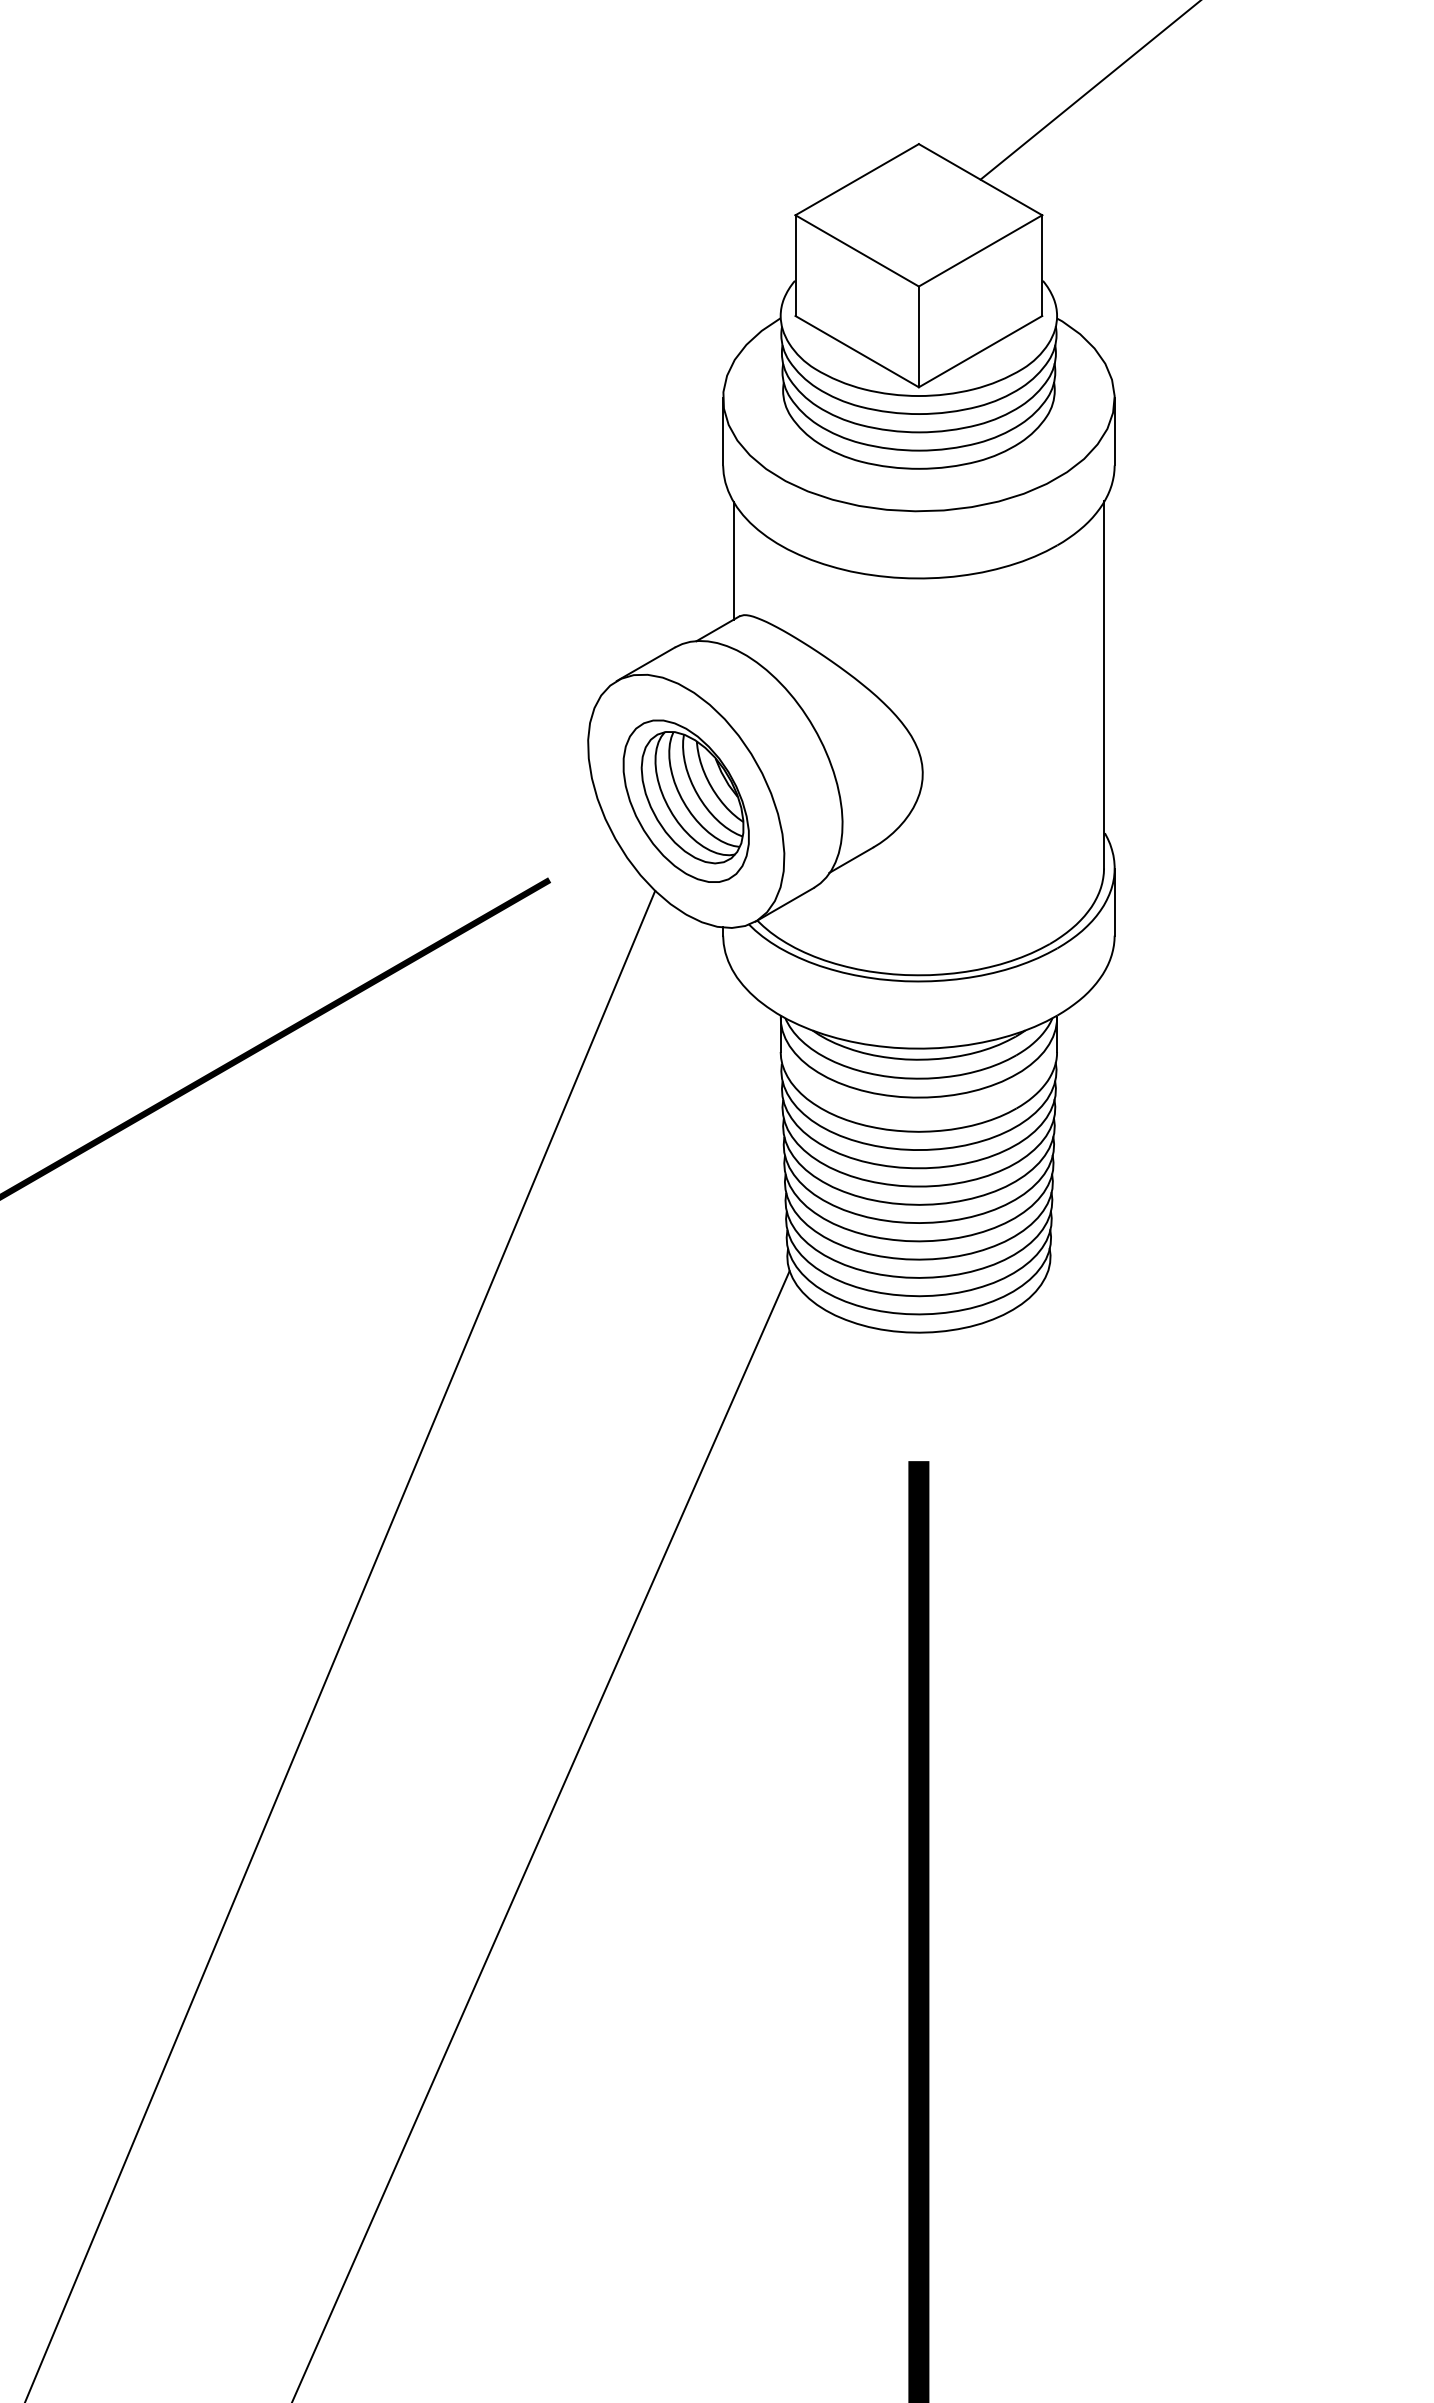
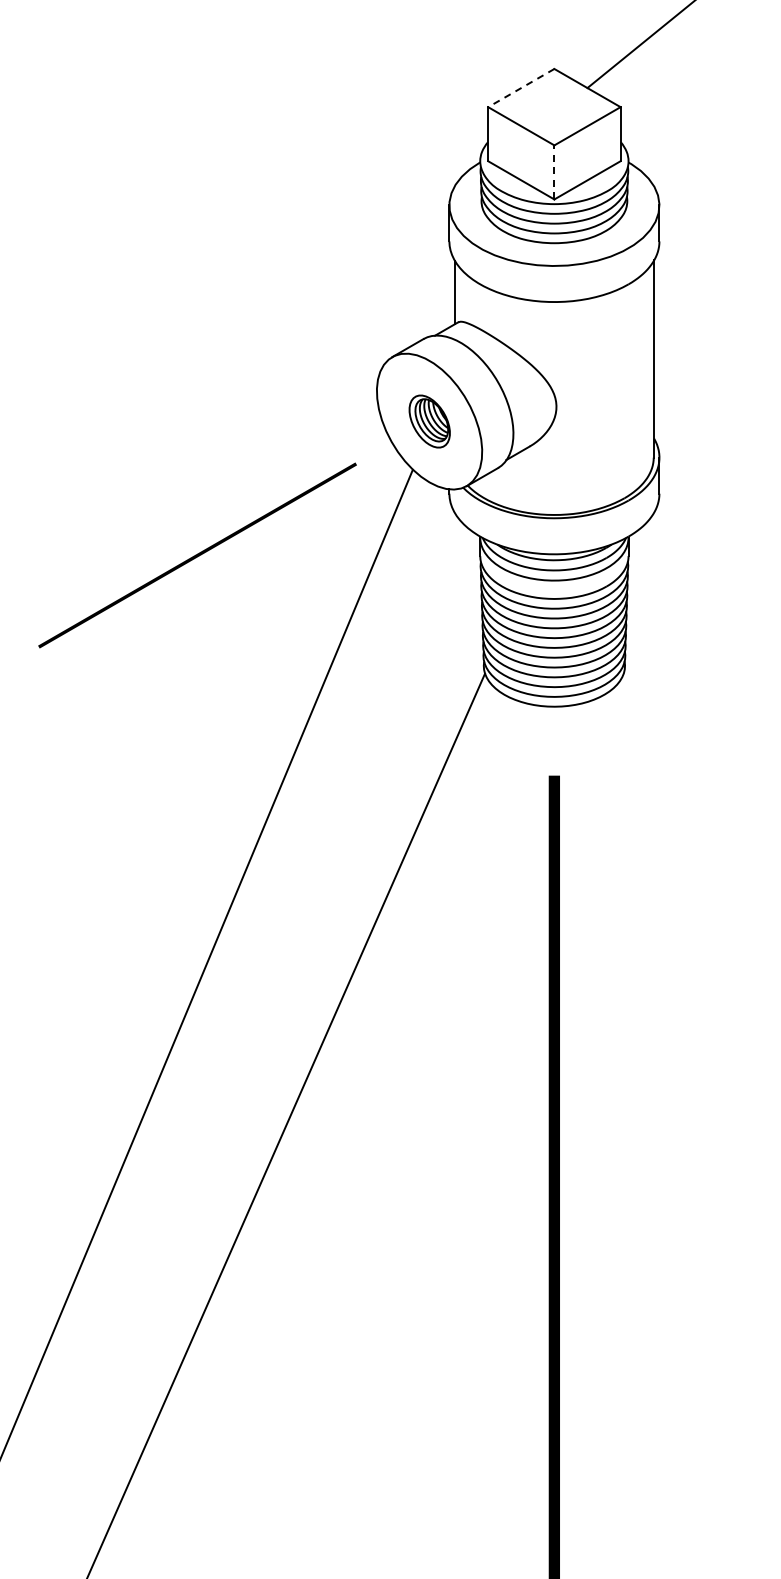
line: (855, 180) -> (520, 88), solid -> dashed
line: (919, 335) -> (554, 171), solid -> dashed
part: (686, 801) -> (429, 421), size x0.6

